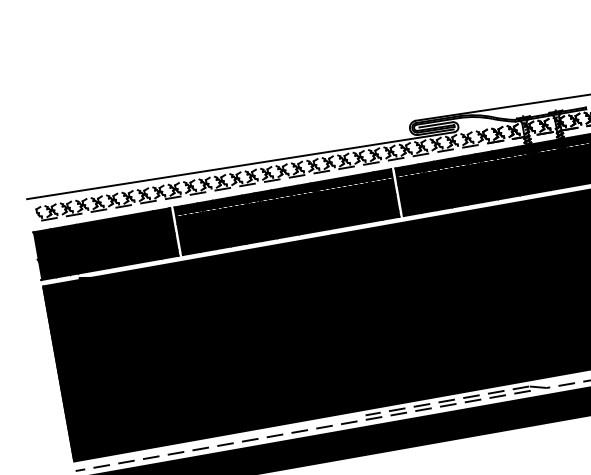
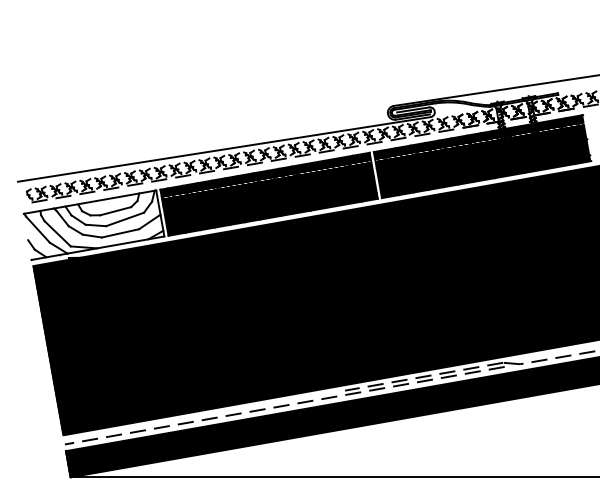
fill: (105, 243) -> (93, 224), removed

